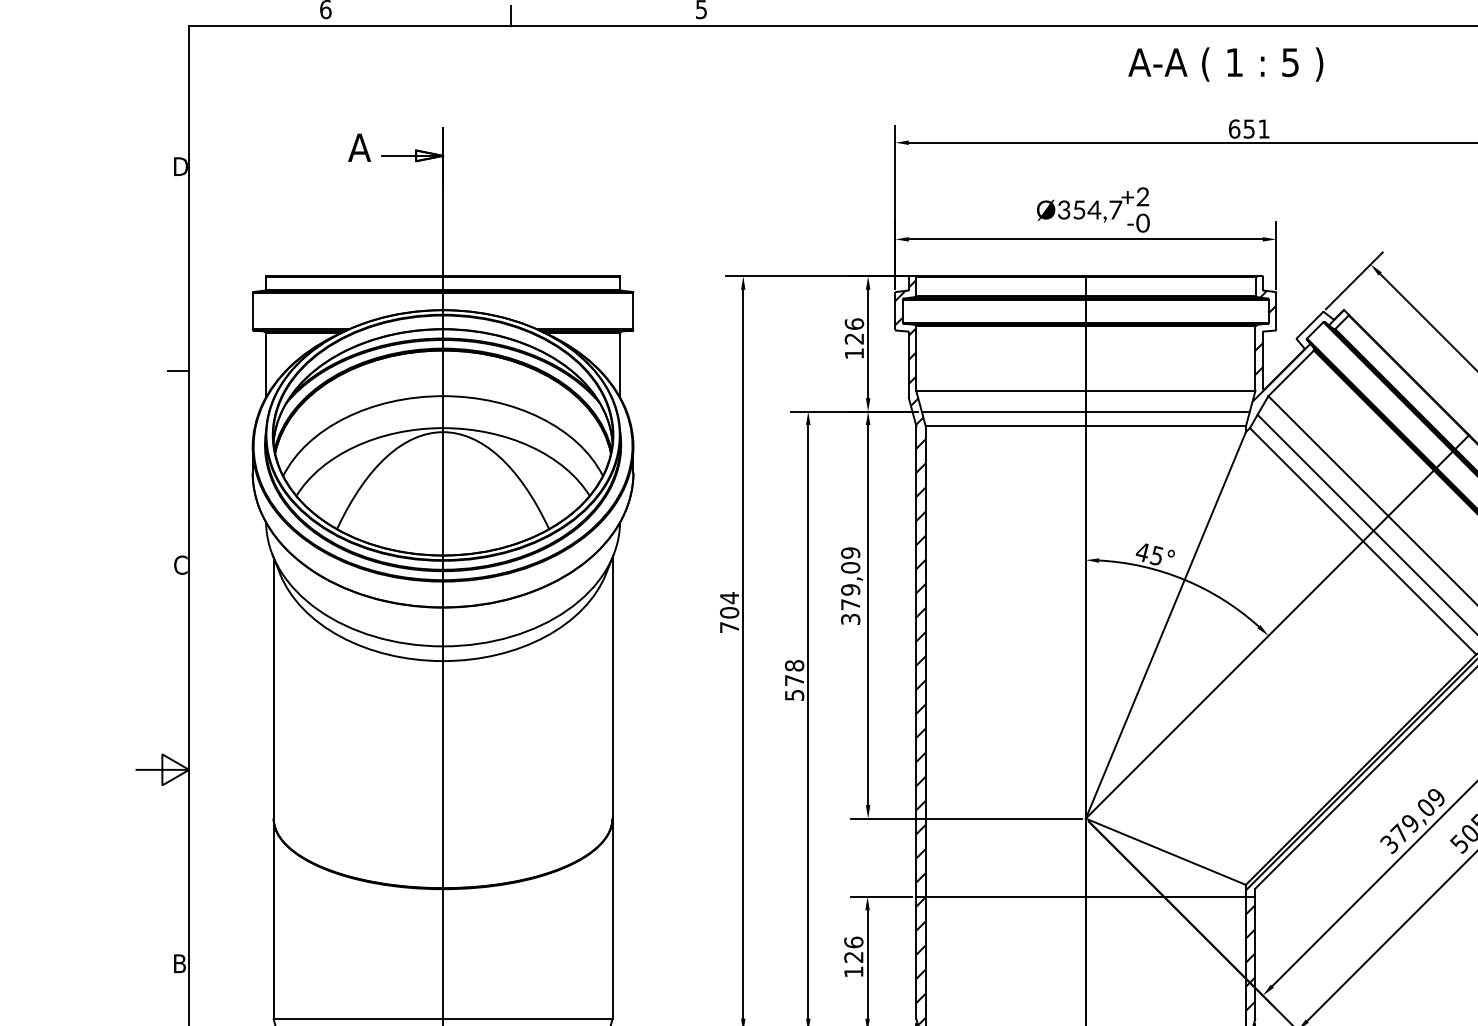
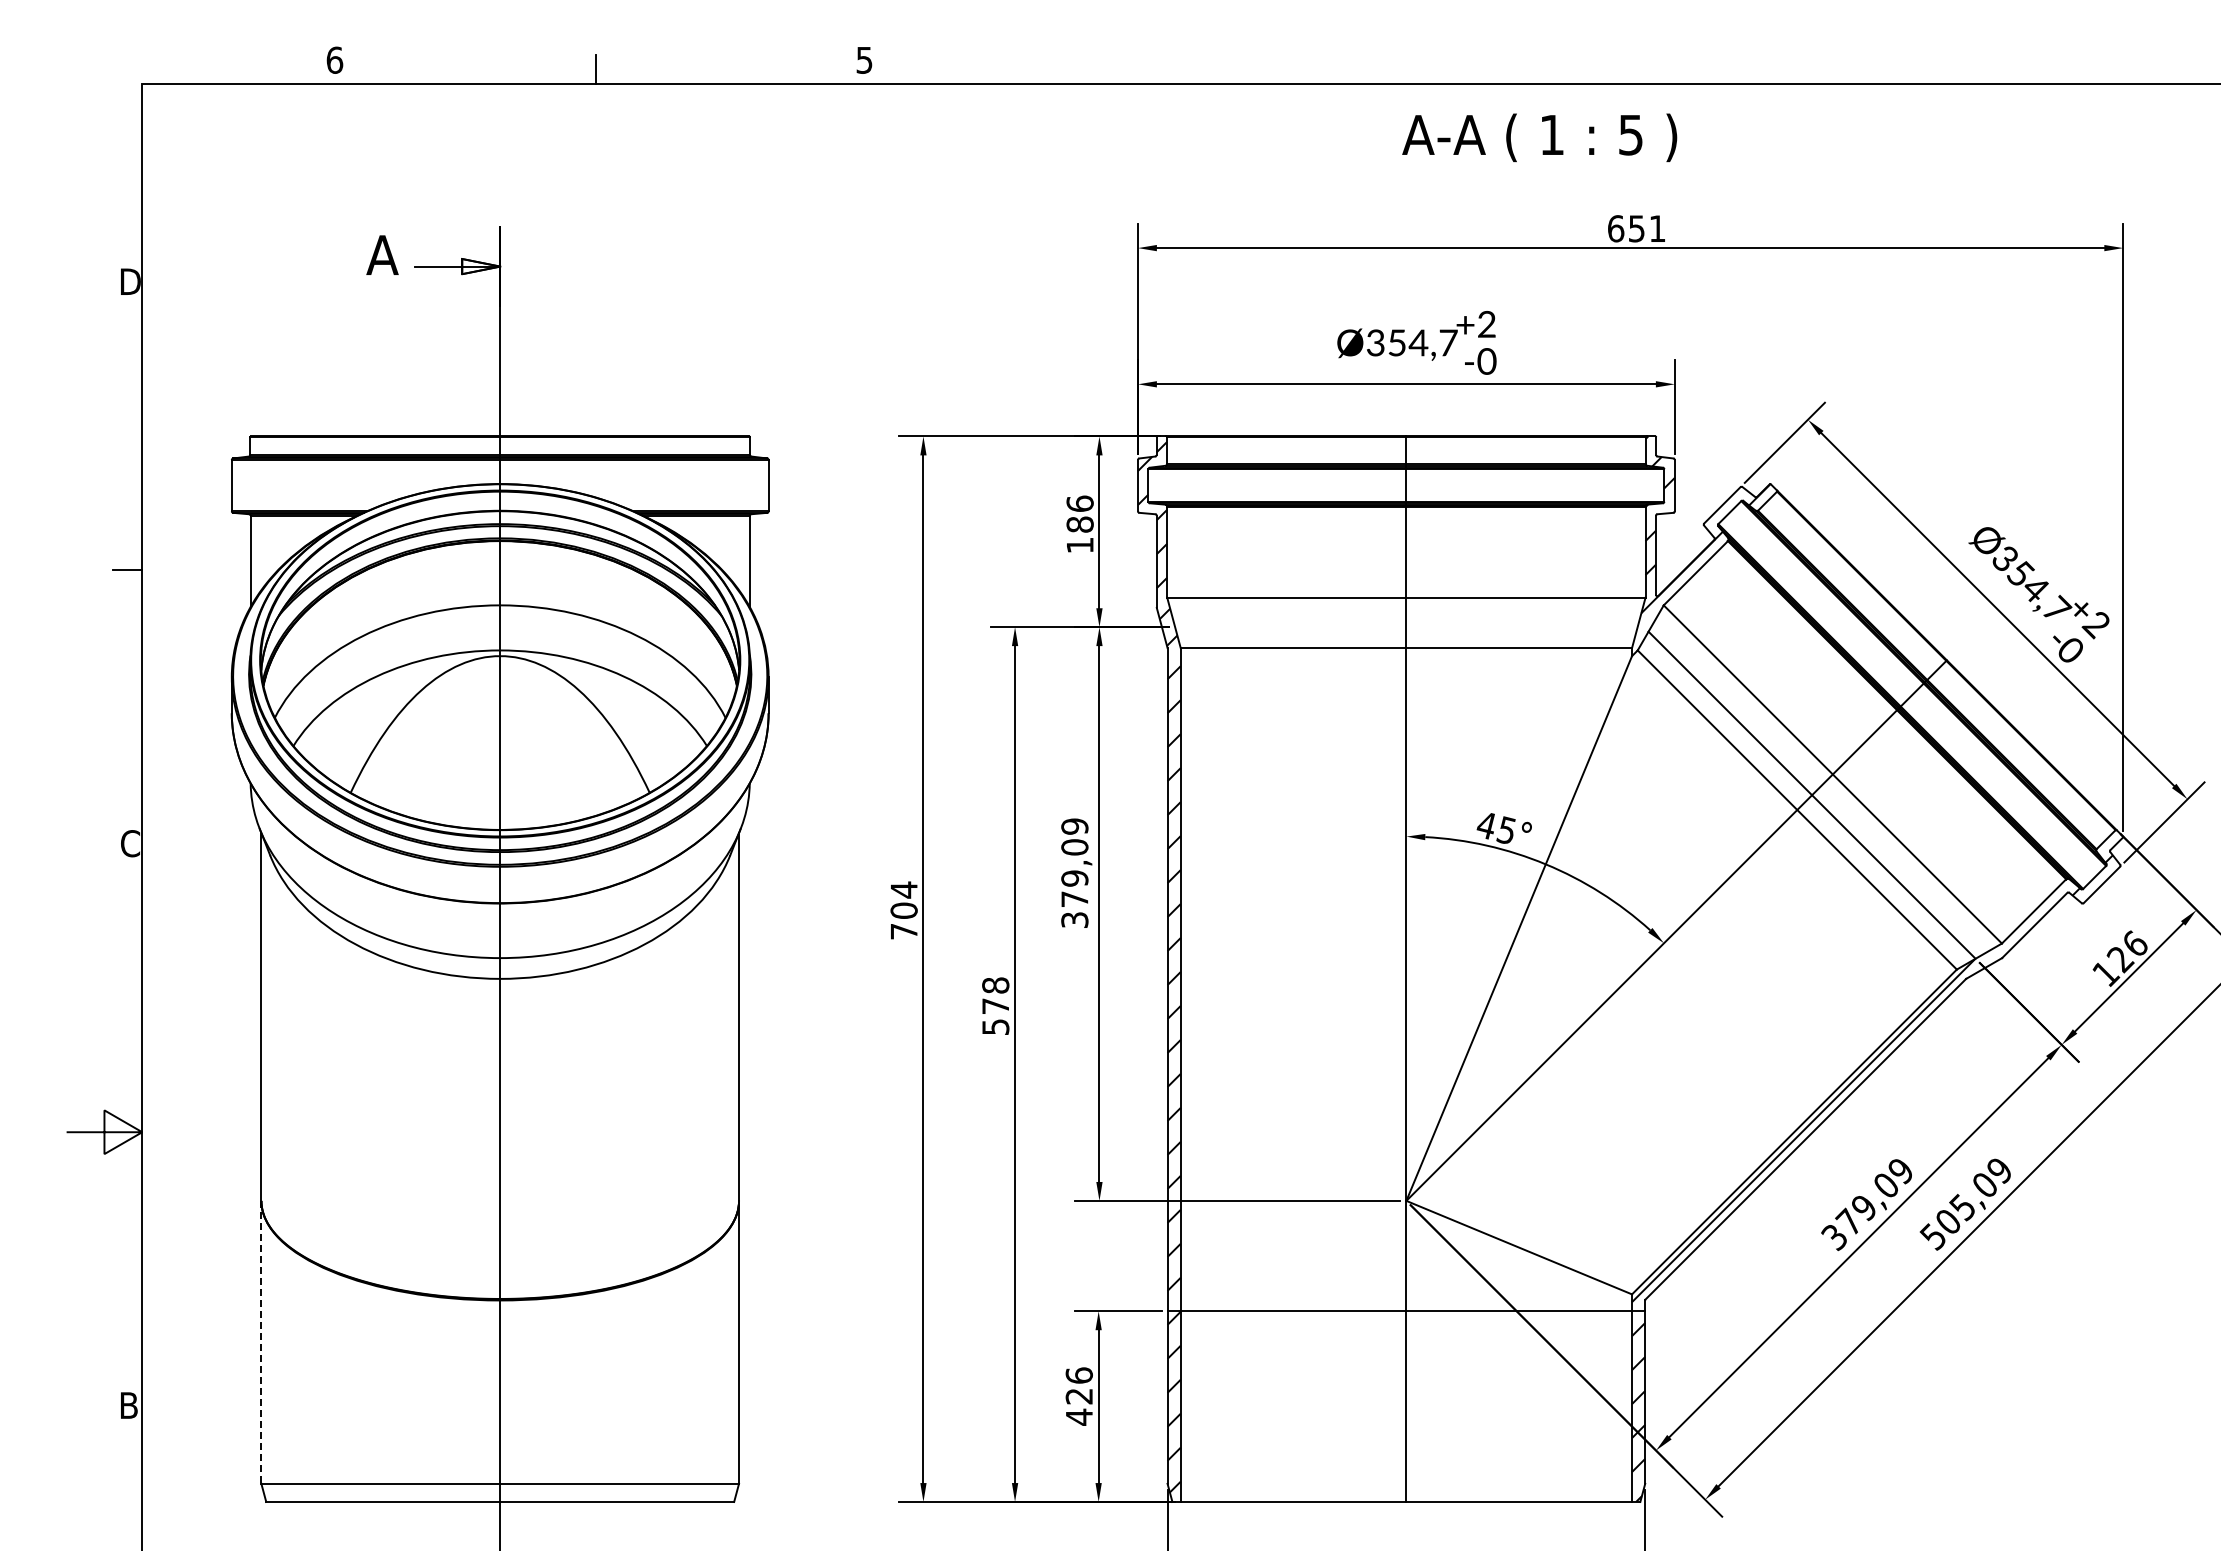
text: (1225, 64) -> (1539, 137), moved
text: (853, 338) -> (1079, 524), 126 -> 186
line: (1085, 411) -> (1406, 627), removed
line: (273, 919) -> (261, 1342), solid -> dashed
text: (853, 971) -> (1079, 1416), 126 -> 426

